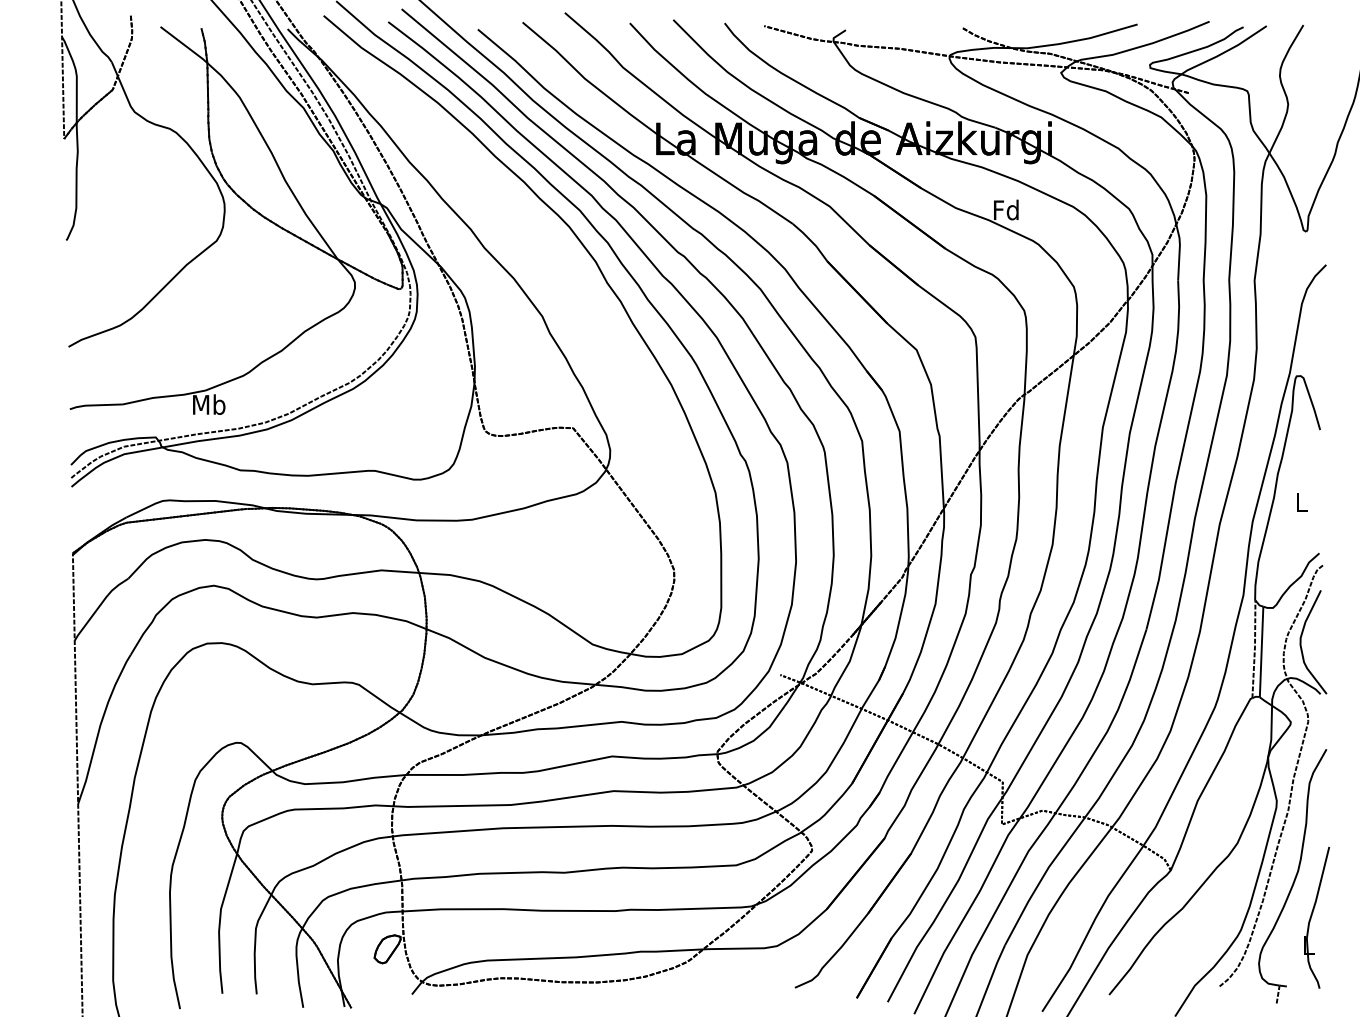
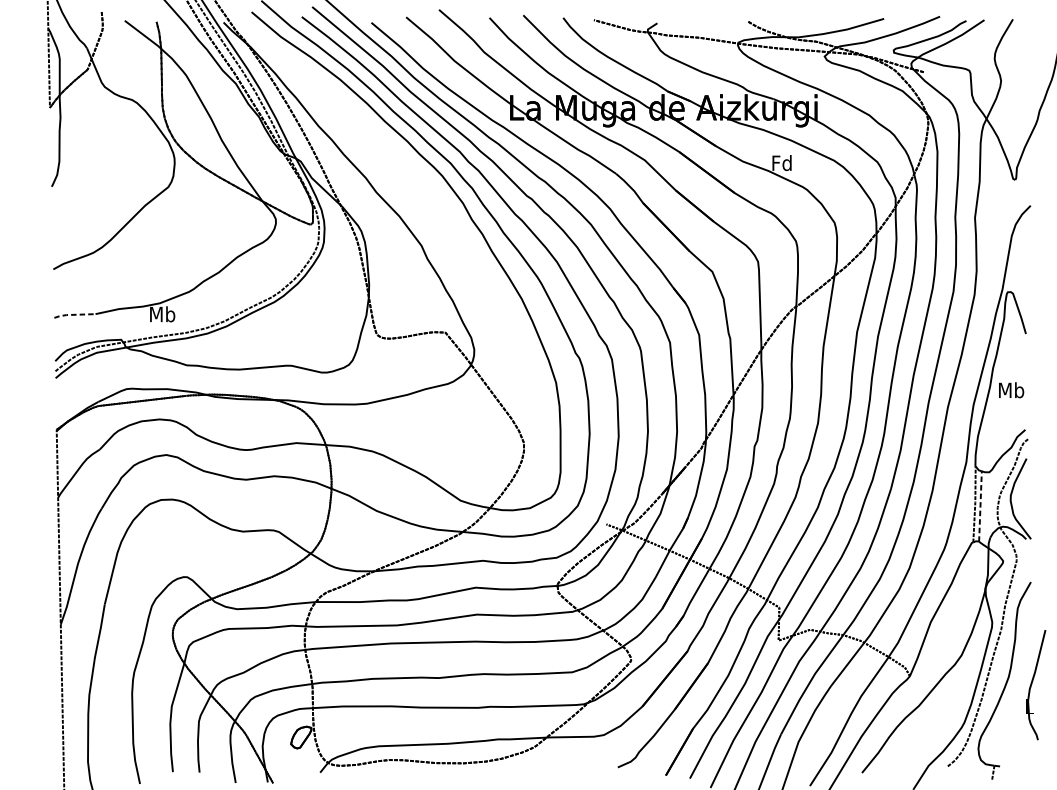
line: (95, 405) -> (74, 314), solid -> dashed
text: (1301, 502) -> (1011, 390), L -> Mb
line: (1261, 651) -> (980, 506), solid -> dashed
part: (1317, 917) -> (1036, 684), moved

